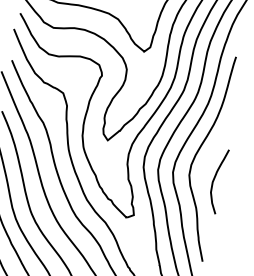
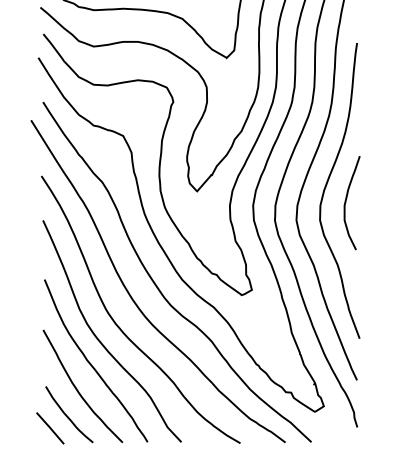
curve: (214, 180) -> (346, 202), moved

